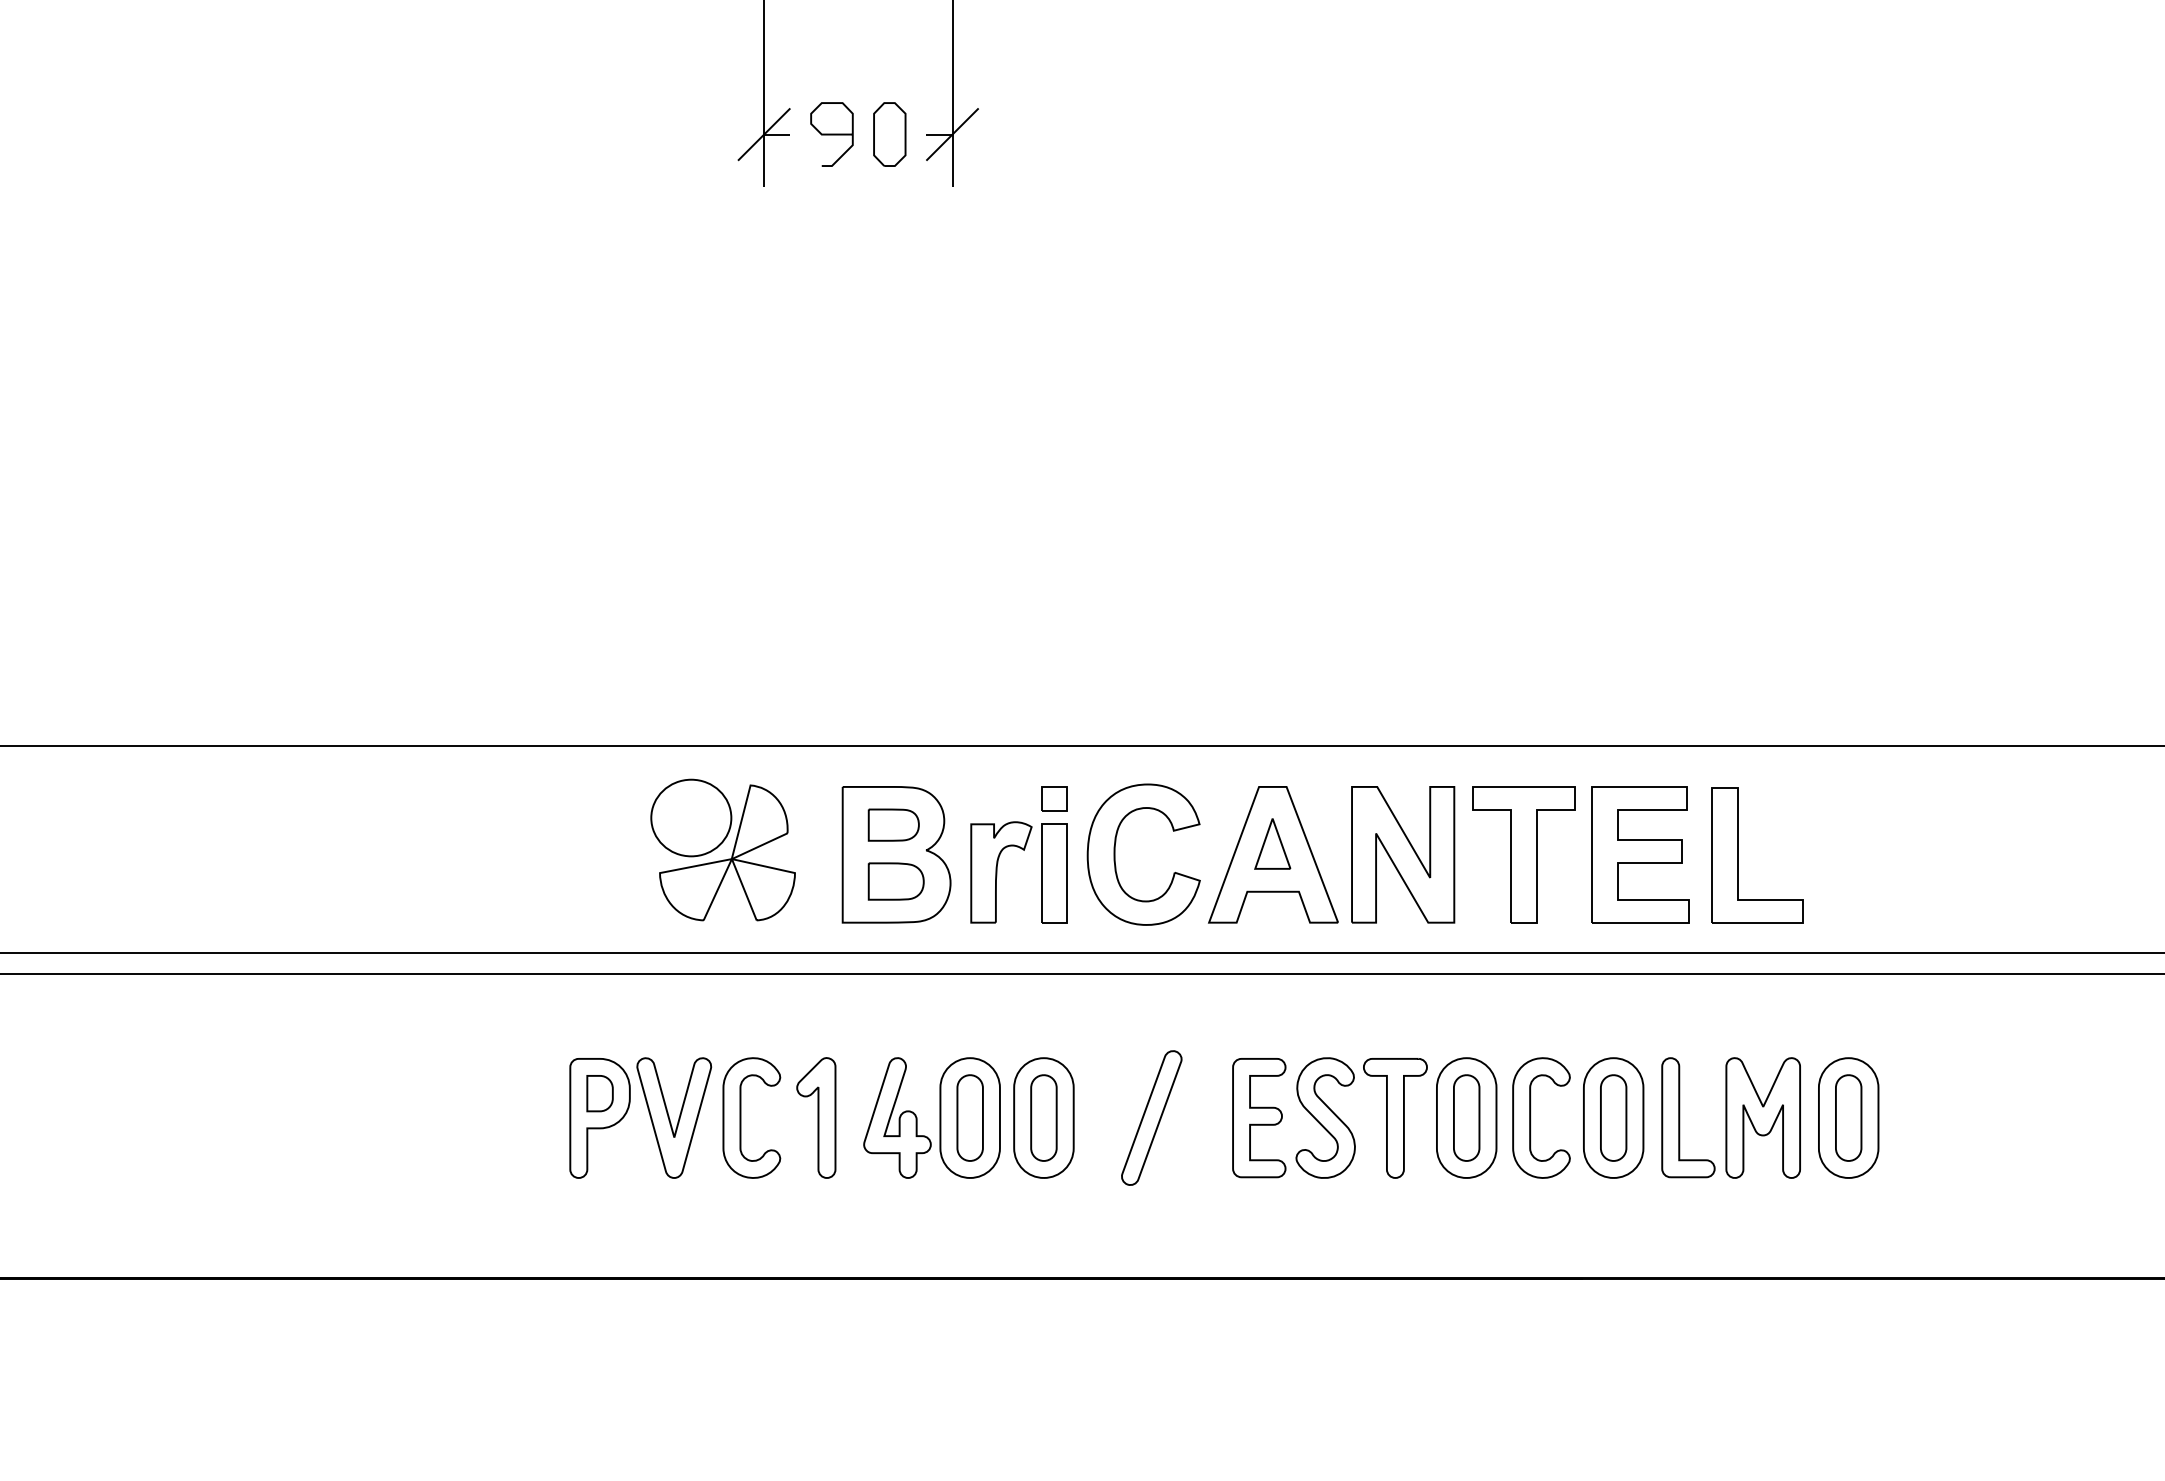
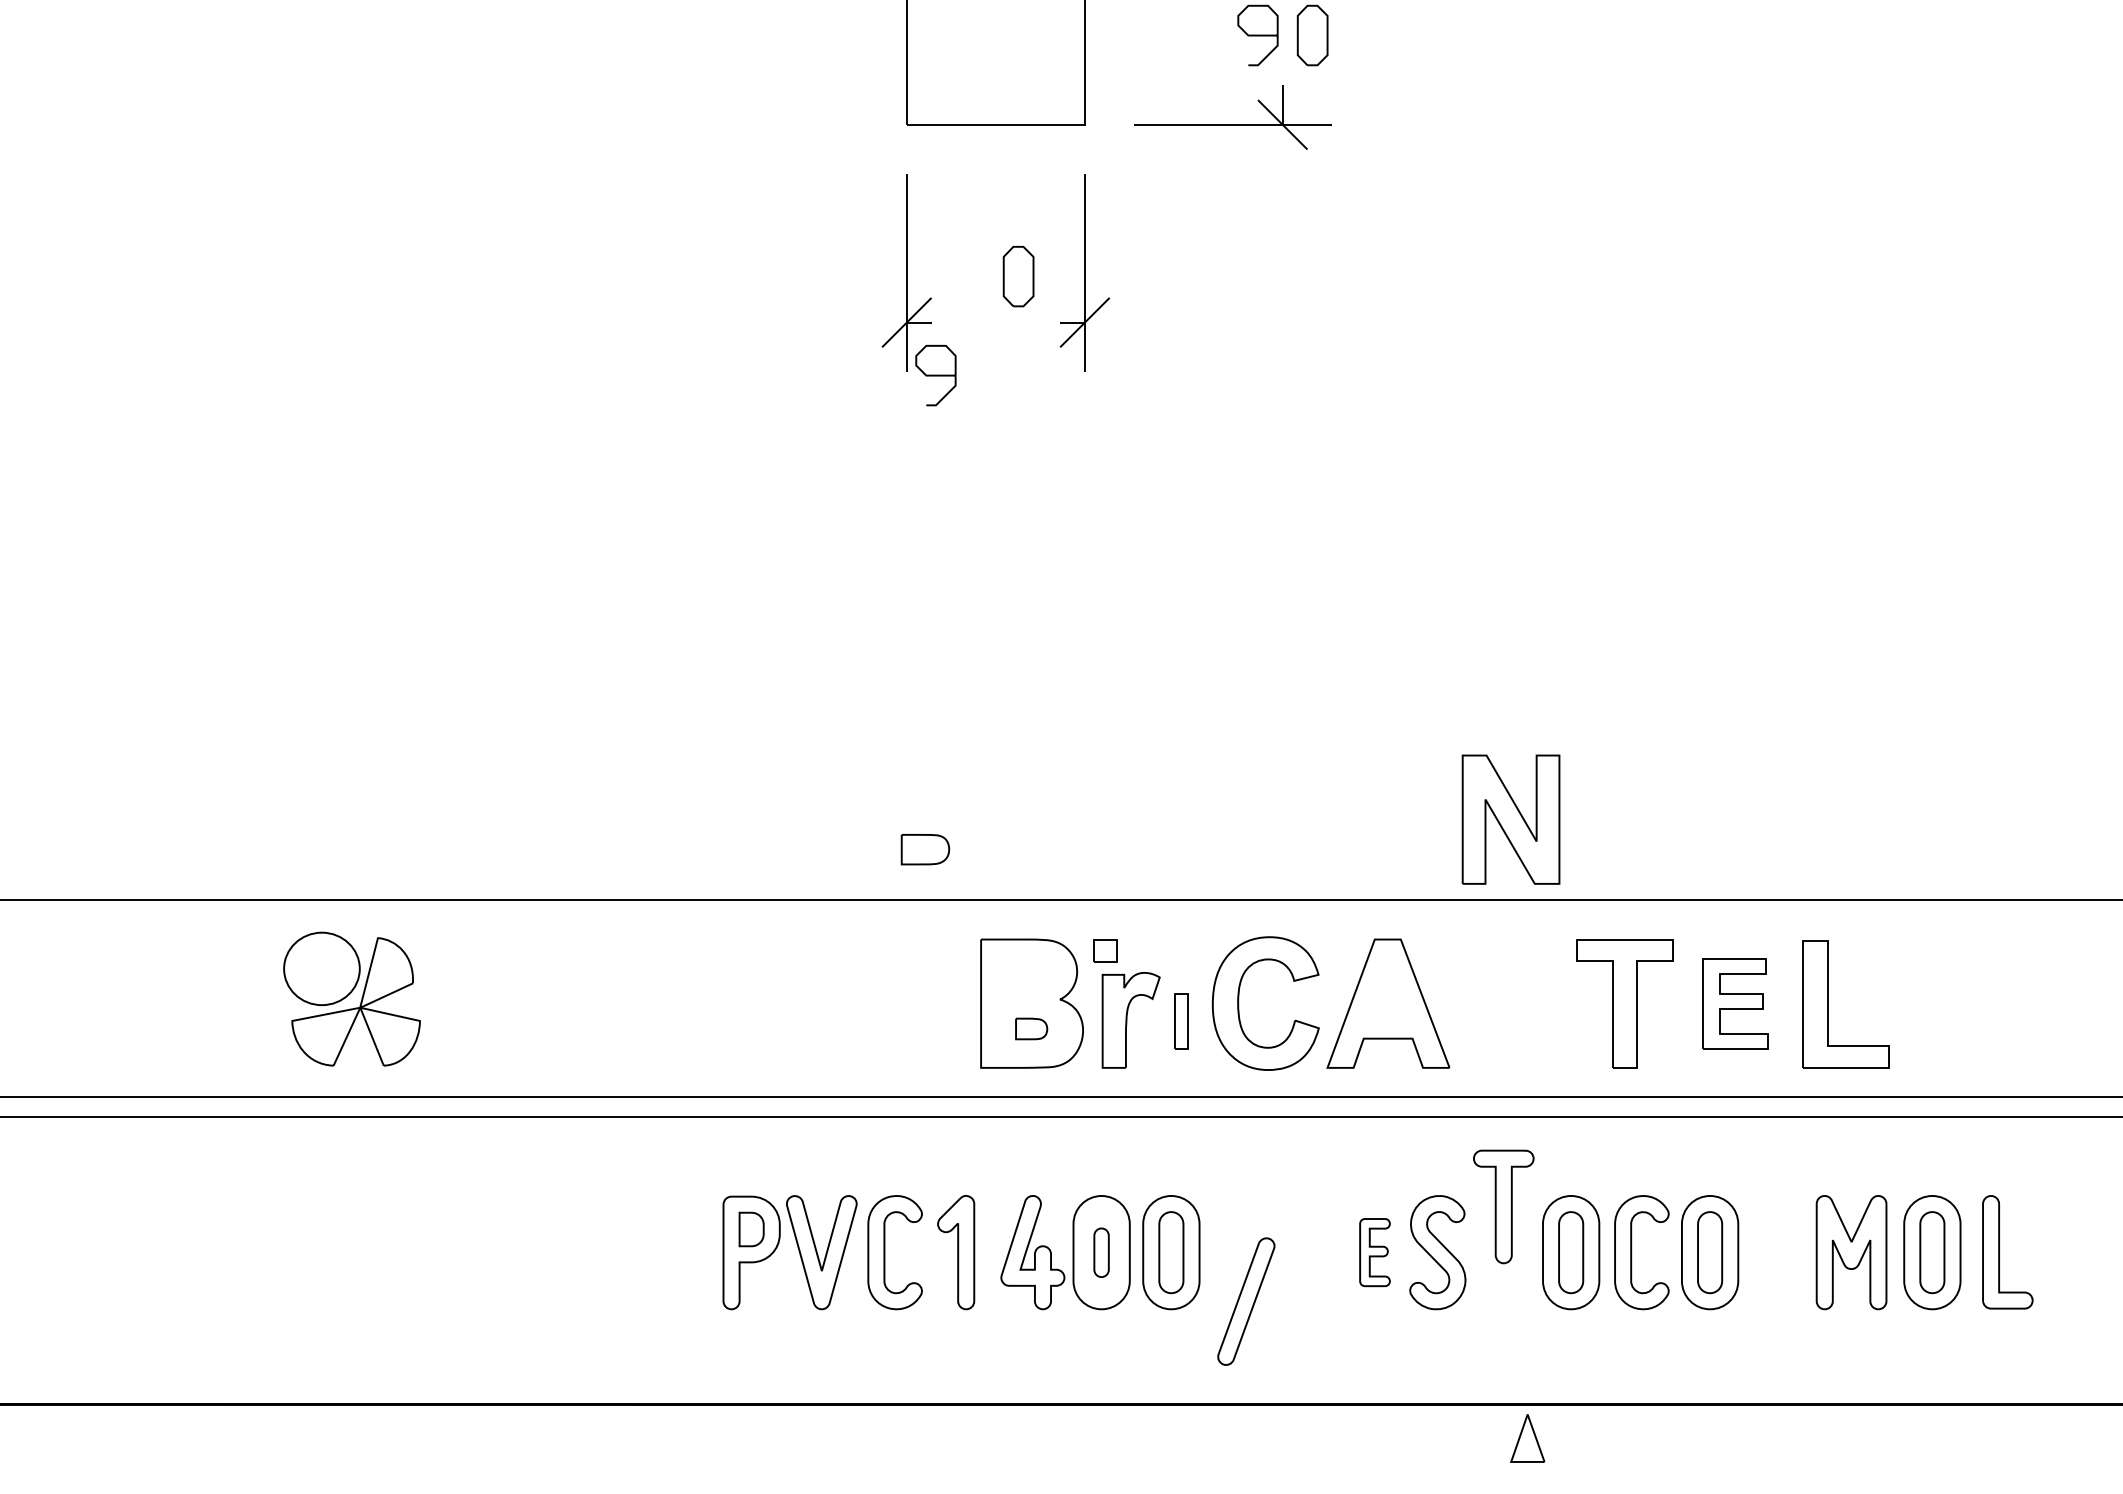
curve: (831, 134) -> (935, 375), moved
part: (889, 134) -> (1018, 276), moved
part: (1054, 798) -> (1105, 950), moved
part: (893, 824) -> (925, 849), moved
part: (1272, 844) -> (1527, 1438), moved
part: (722, 849) -> (351, 998), moved
part: (1402, 854) -> (1510, 819), moved
part: (1640, 854) -> (1735, 1003), size x0.7
part: (1054, 873) -> (1181, 1021), size x0.6
part: (896, 881) -> (1031, 1028), size x0.6
part: (970, 1117) -> (1101, 1252), size x0.6
part: (1151, 1117) -> (1246, 1301), moved
part: (1258, 1117) -> (1374, 1252), size x0.6
part: (1395, 1117) -> (1503, 1206), moved
part: (1679, 1117) -> (1999, 1252), moved

